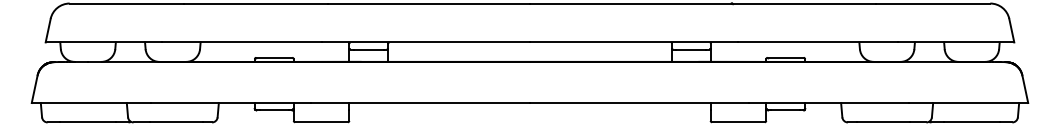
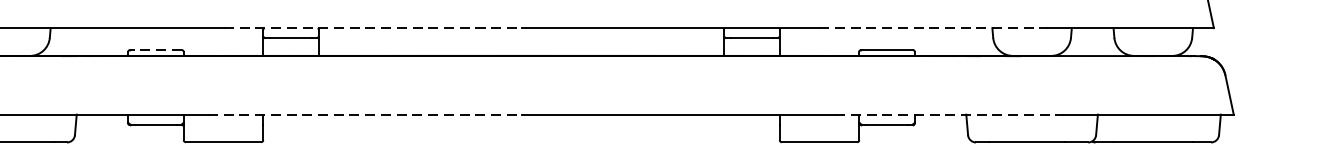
line: (426, 42) -> (373, 28), solid -> dashed
line: (818, 42) -> (933, 28), solid -> dashed
line: (273, 57) -> (154, 49), solid -> dashed
line: (420, 102) -> (364, 113), solid -> dashed
line: (829, 102) -> (949, 113), solid -> dashed

